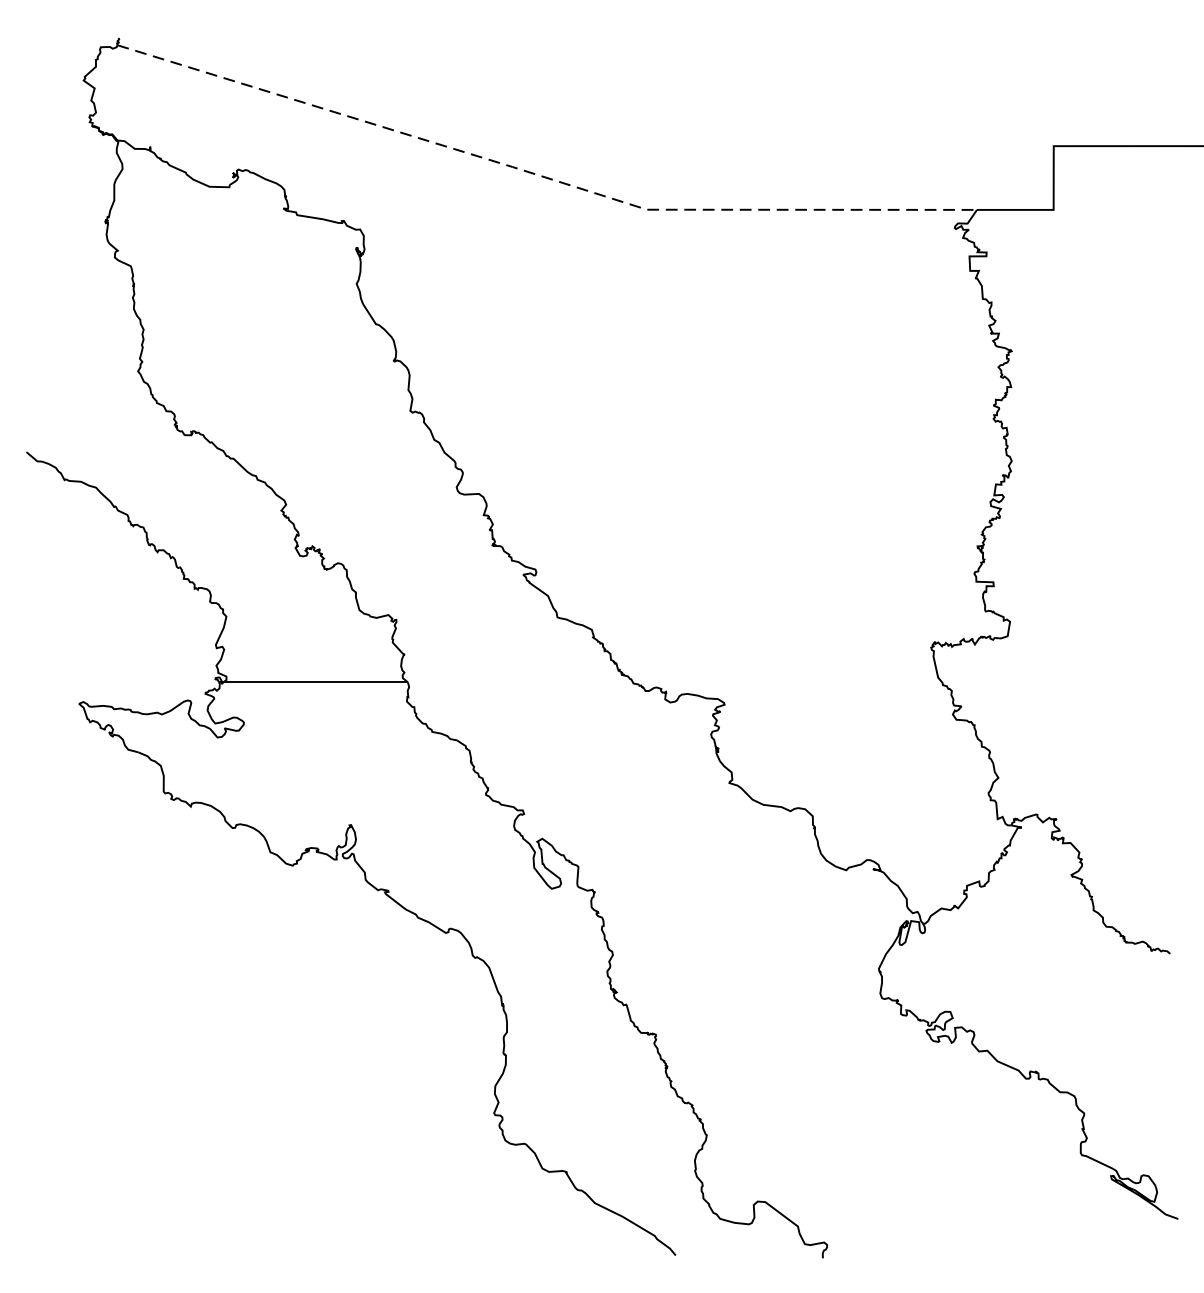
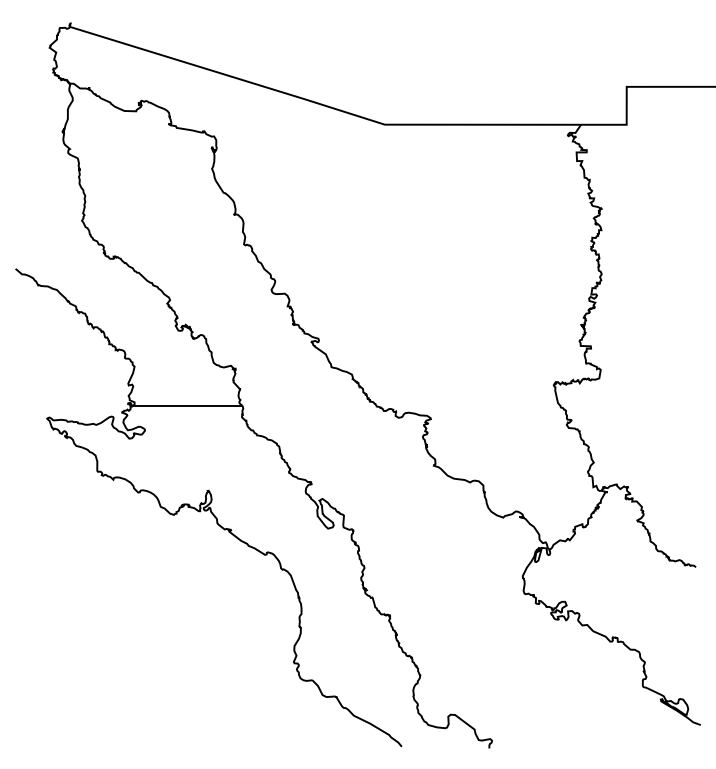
line: (540, 175) -> (321, 104), dashed -> solid

